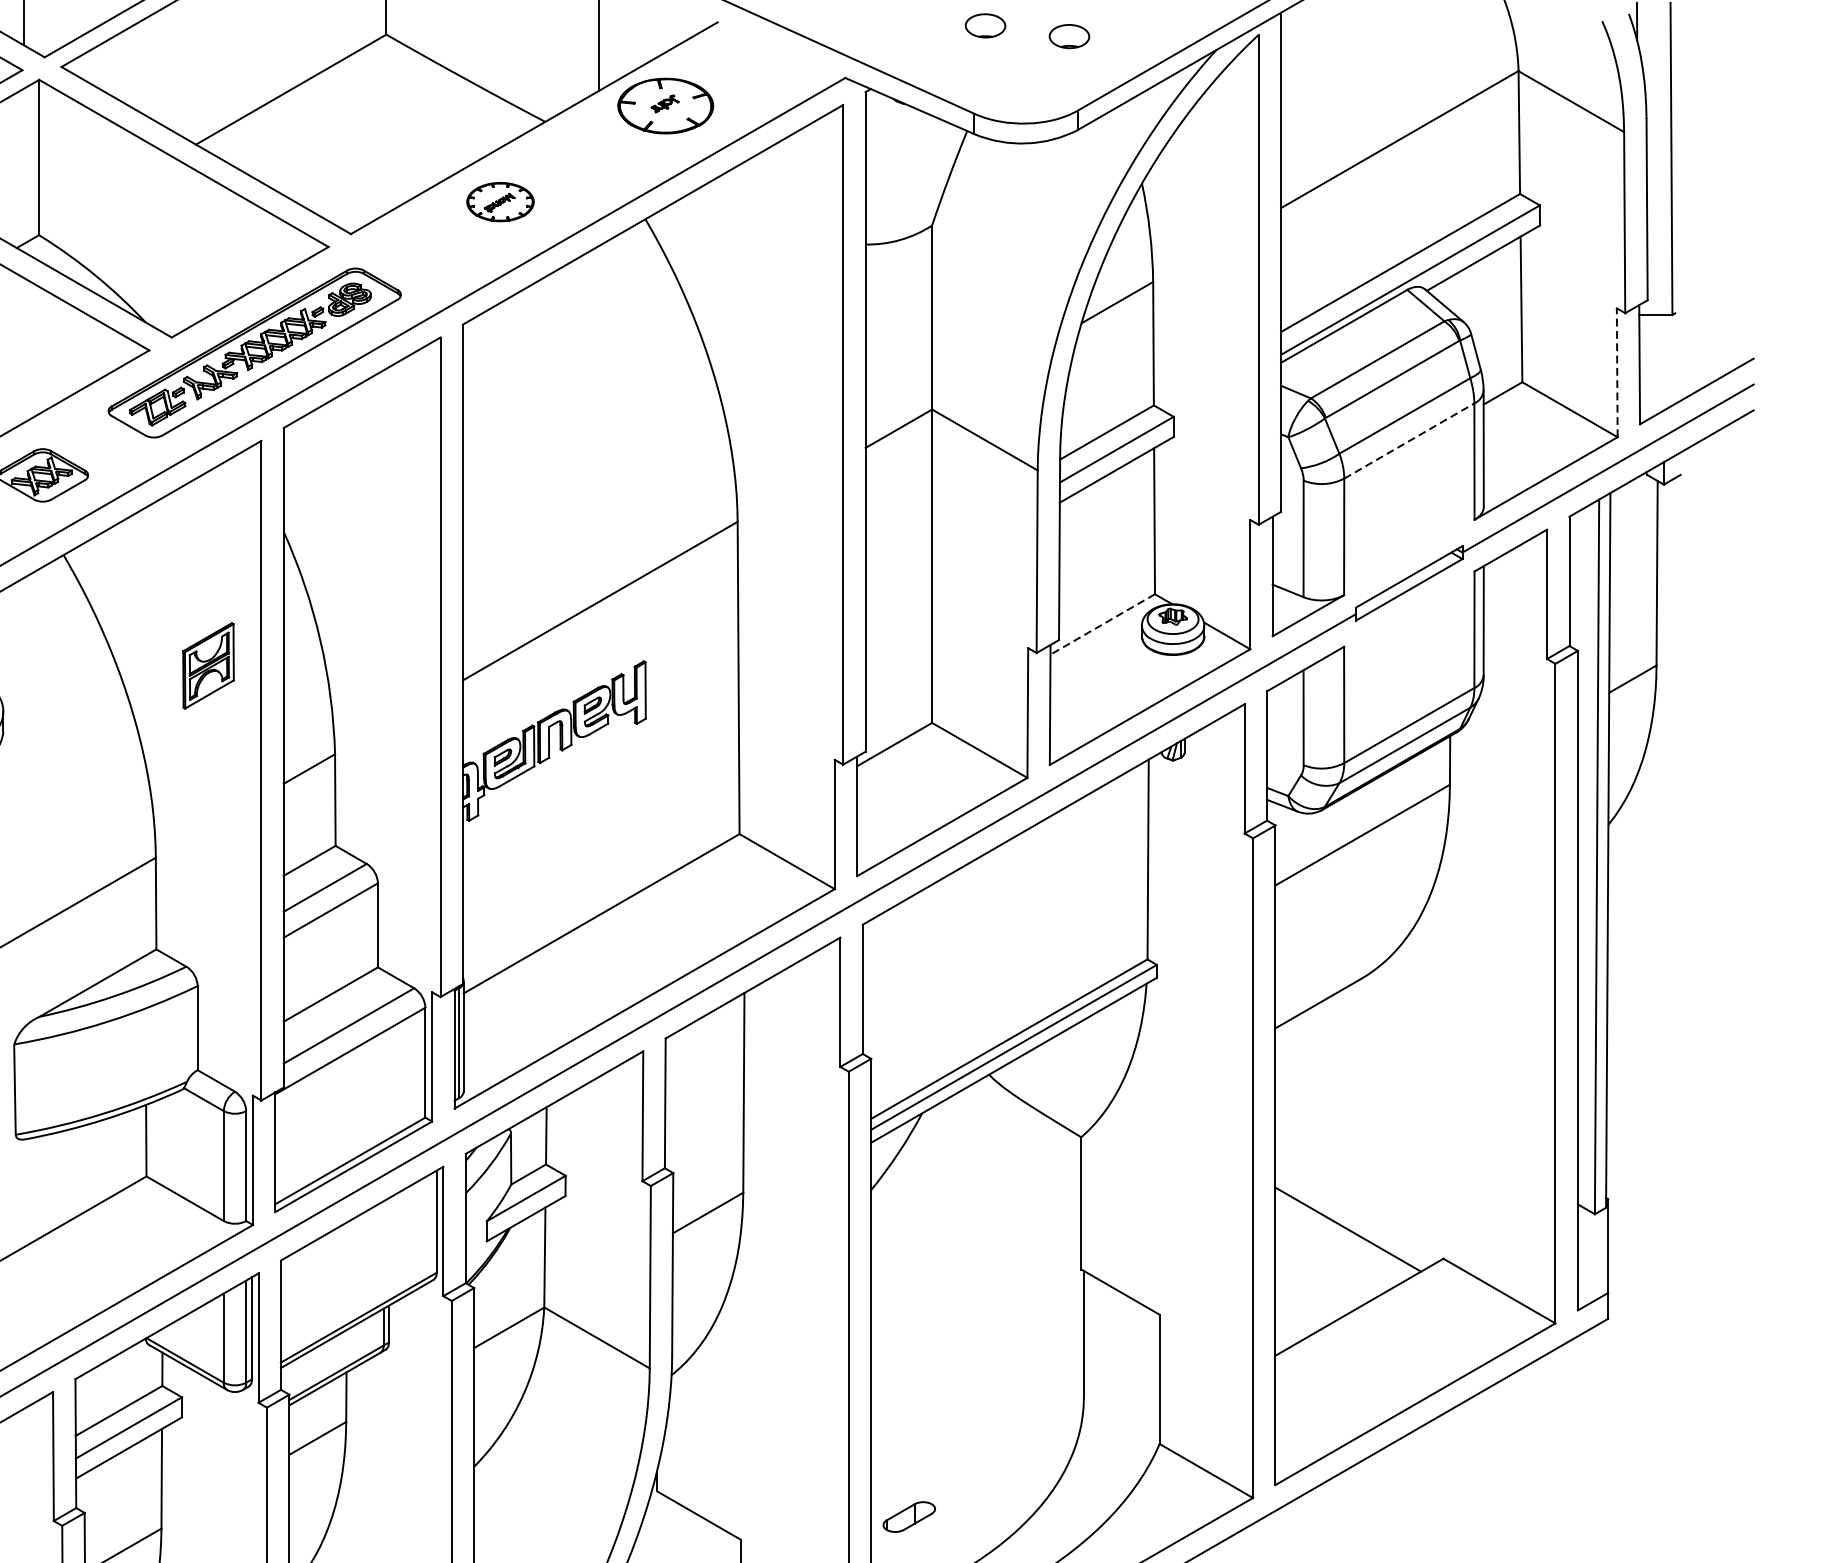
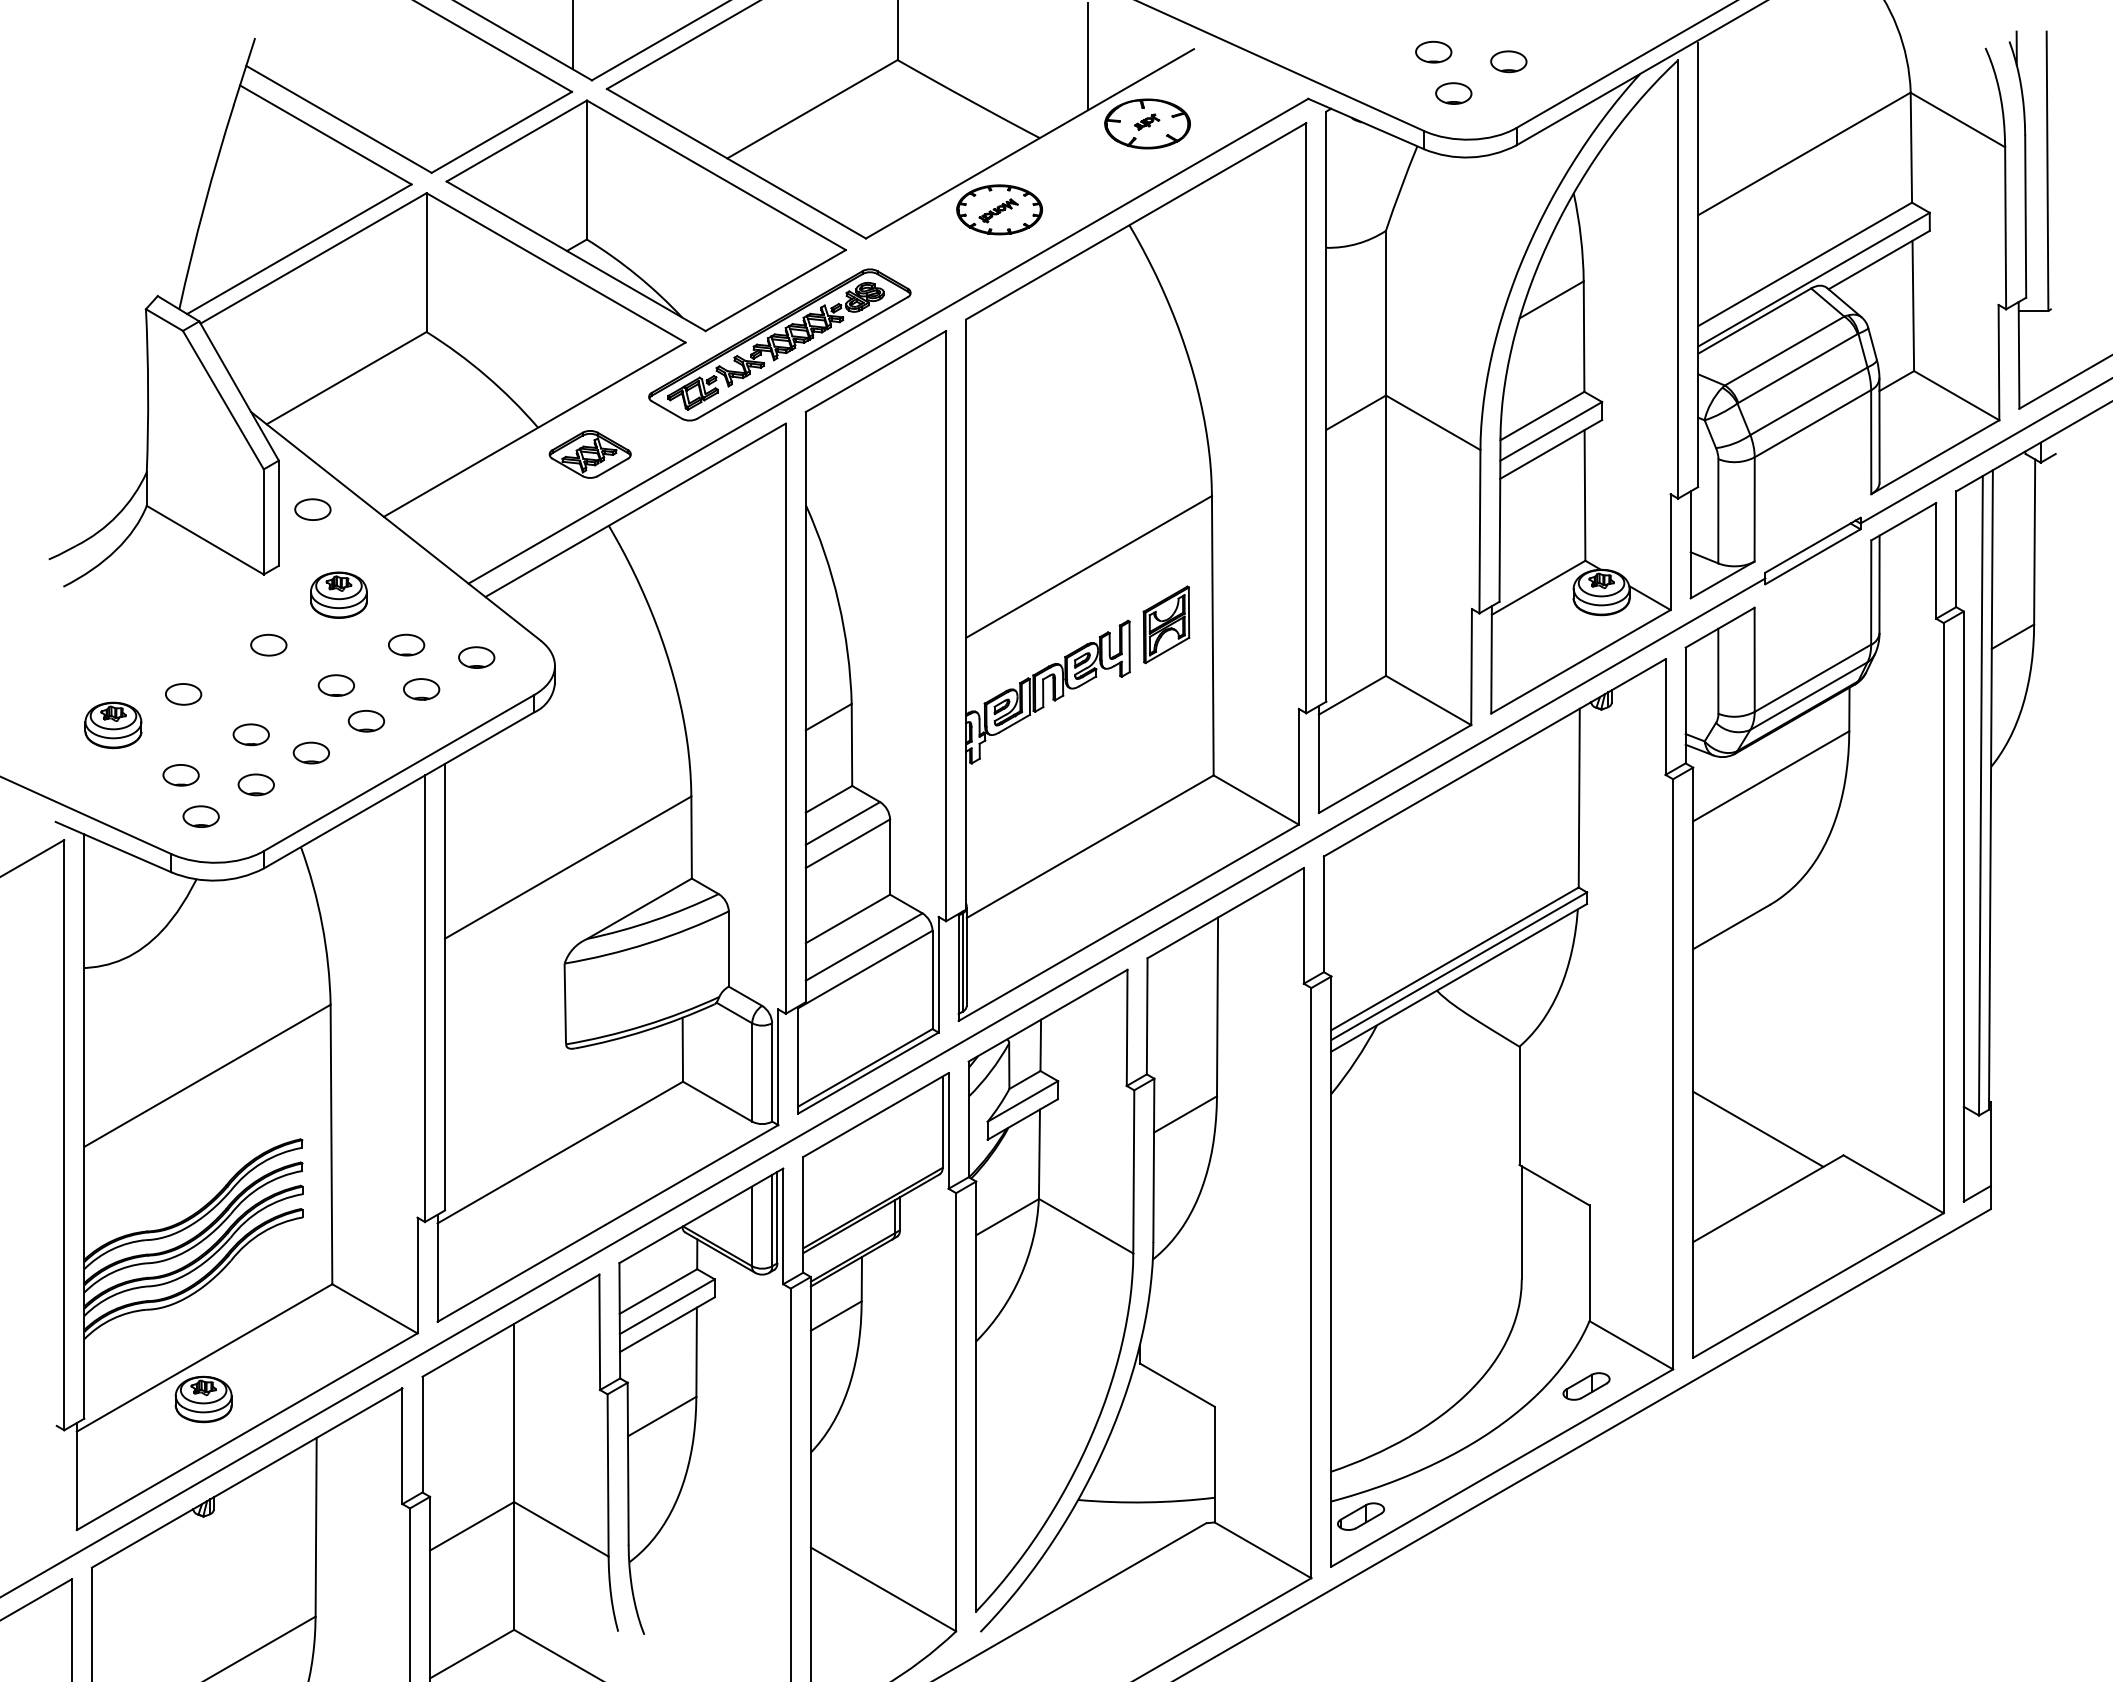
part: (1007, 72) -> (1453, 93), added
part: (500, 201) -> (999, 209), size x1.43
line: (1616, 372) -> (1998, 362), dashed -> solid
line: (1409, 440) -> (1813, 423), dashed -> solid
line: (1102, 625) -> (1538, 588), dashed -> solid
part: (208, 665) -> (1166, 624), moved
part: (909, 1517) -> (1586, 1386), moved

